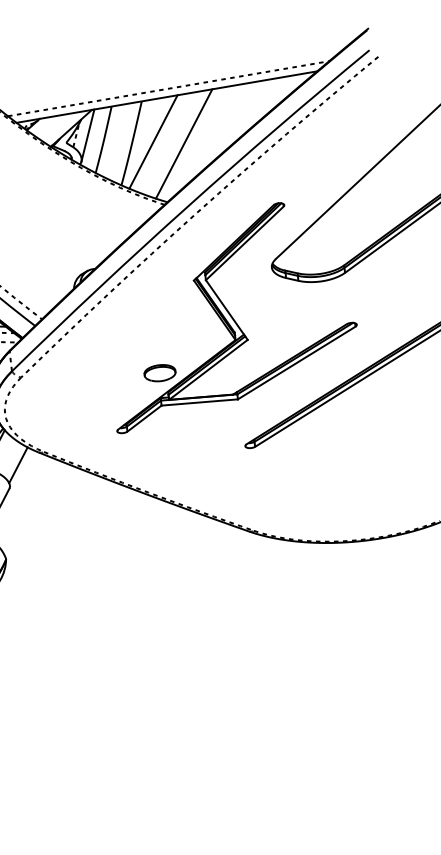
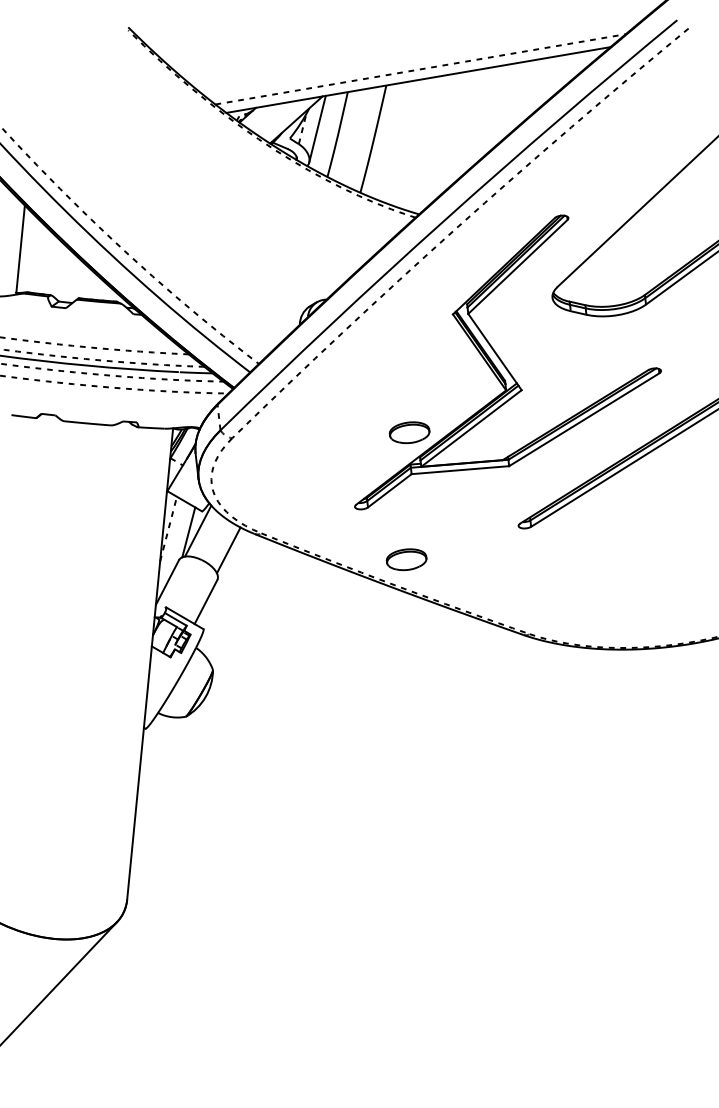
line: (153, 142) -> (401, 137), removed
line: (184, 143) -> (440, 139), removed
part: (157, 472) -> (406, 559), added

